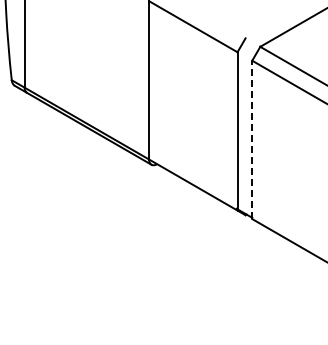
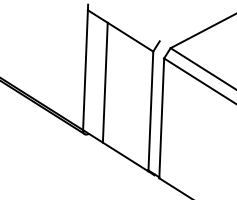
line: (175, 95) -> (104, 82), added
line: (252, 139) -> (161, 118), dashed -> solid

